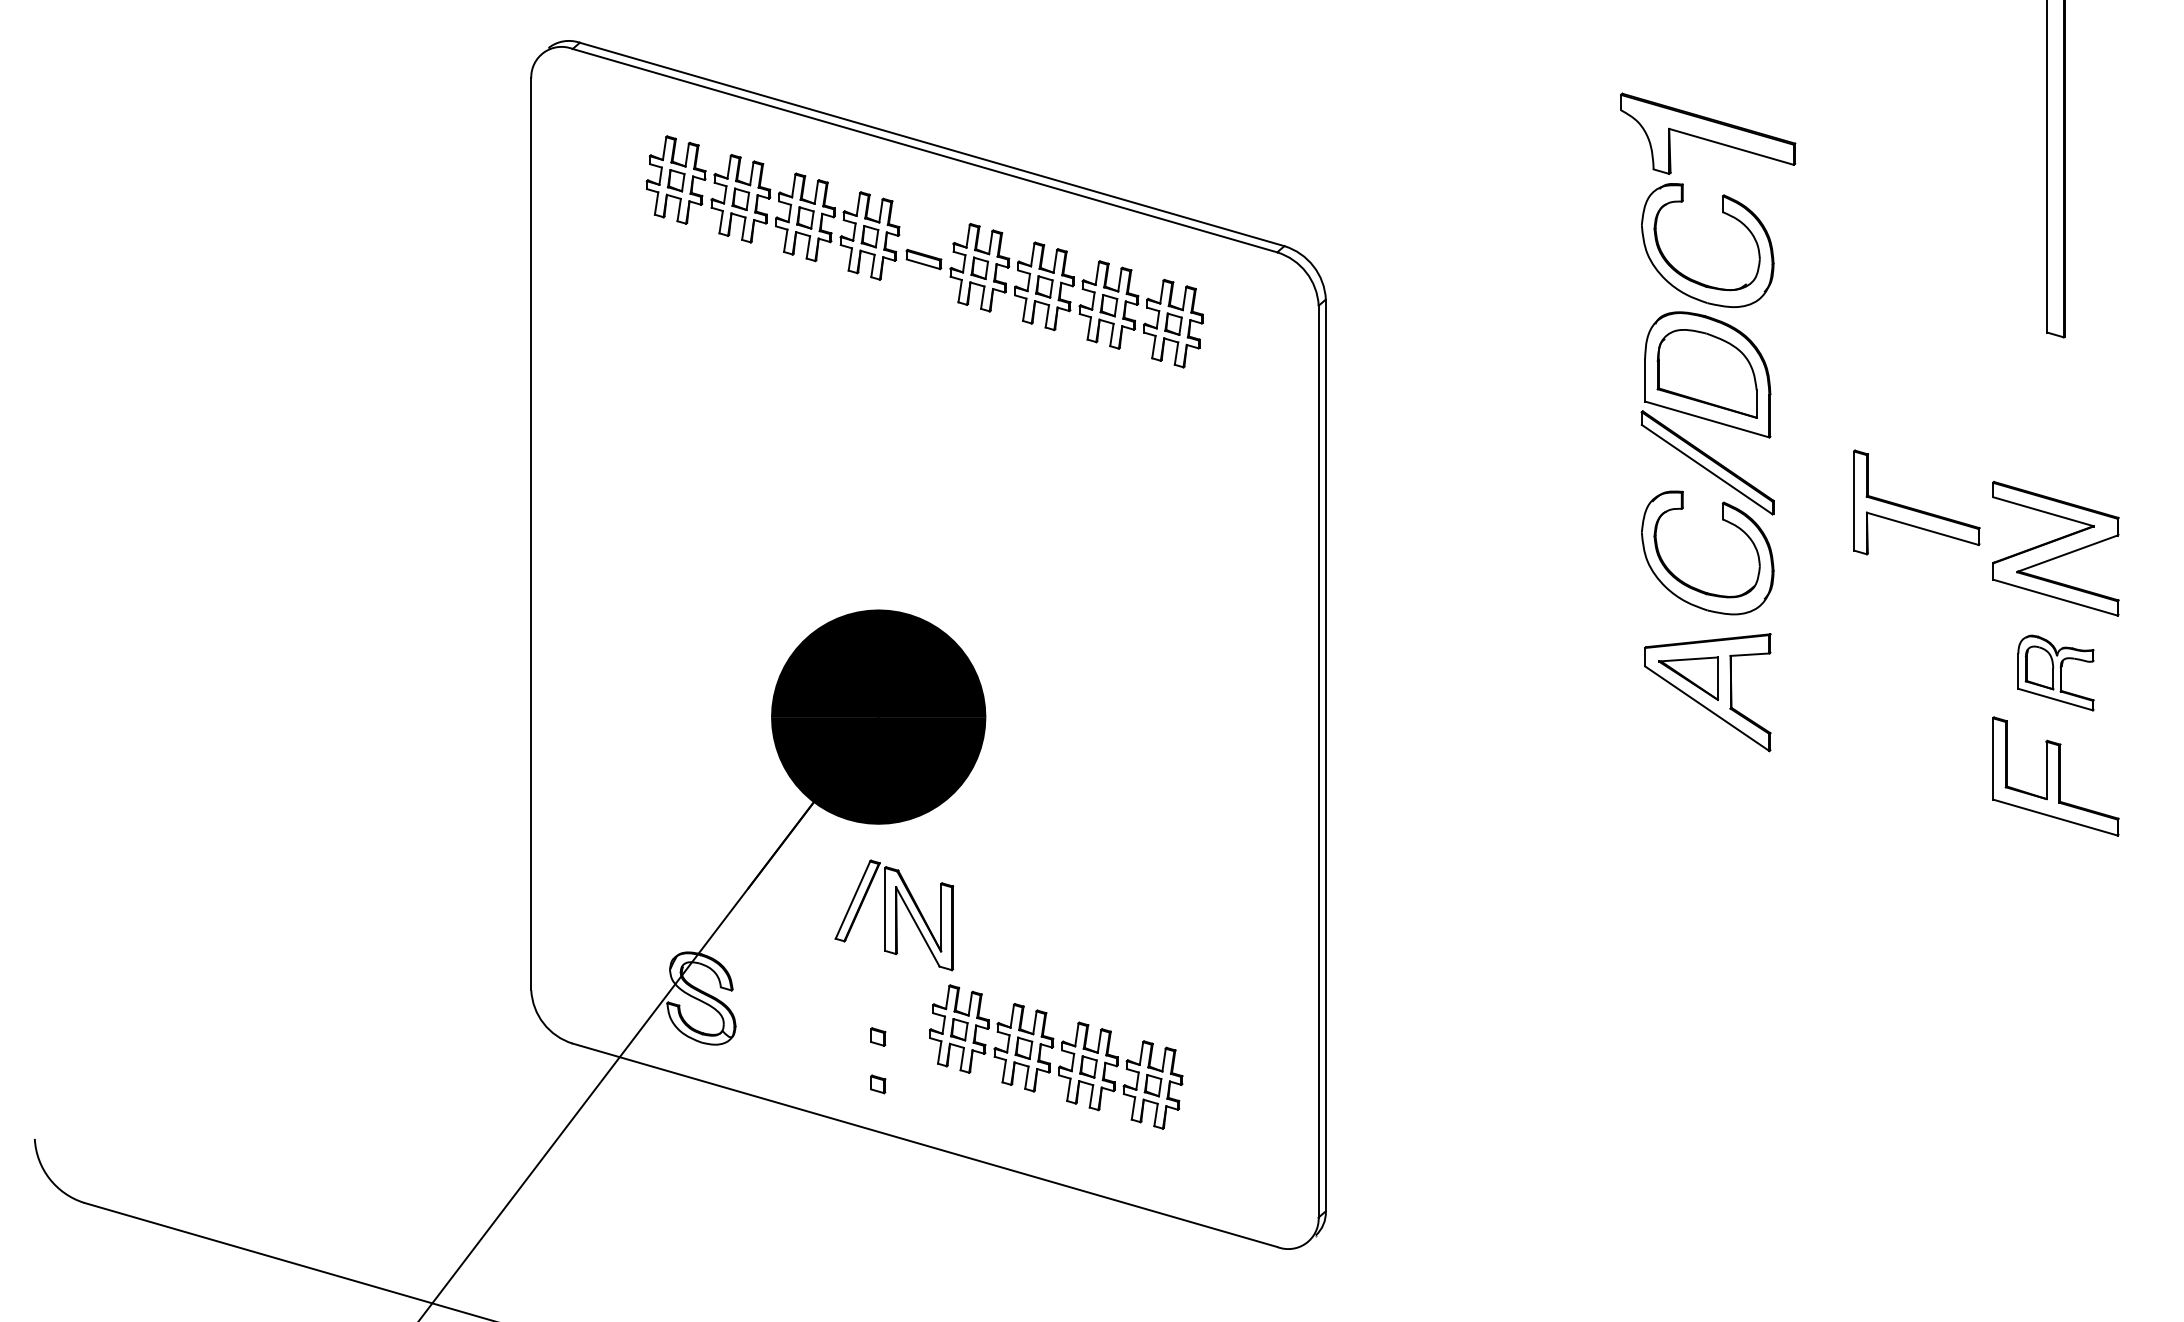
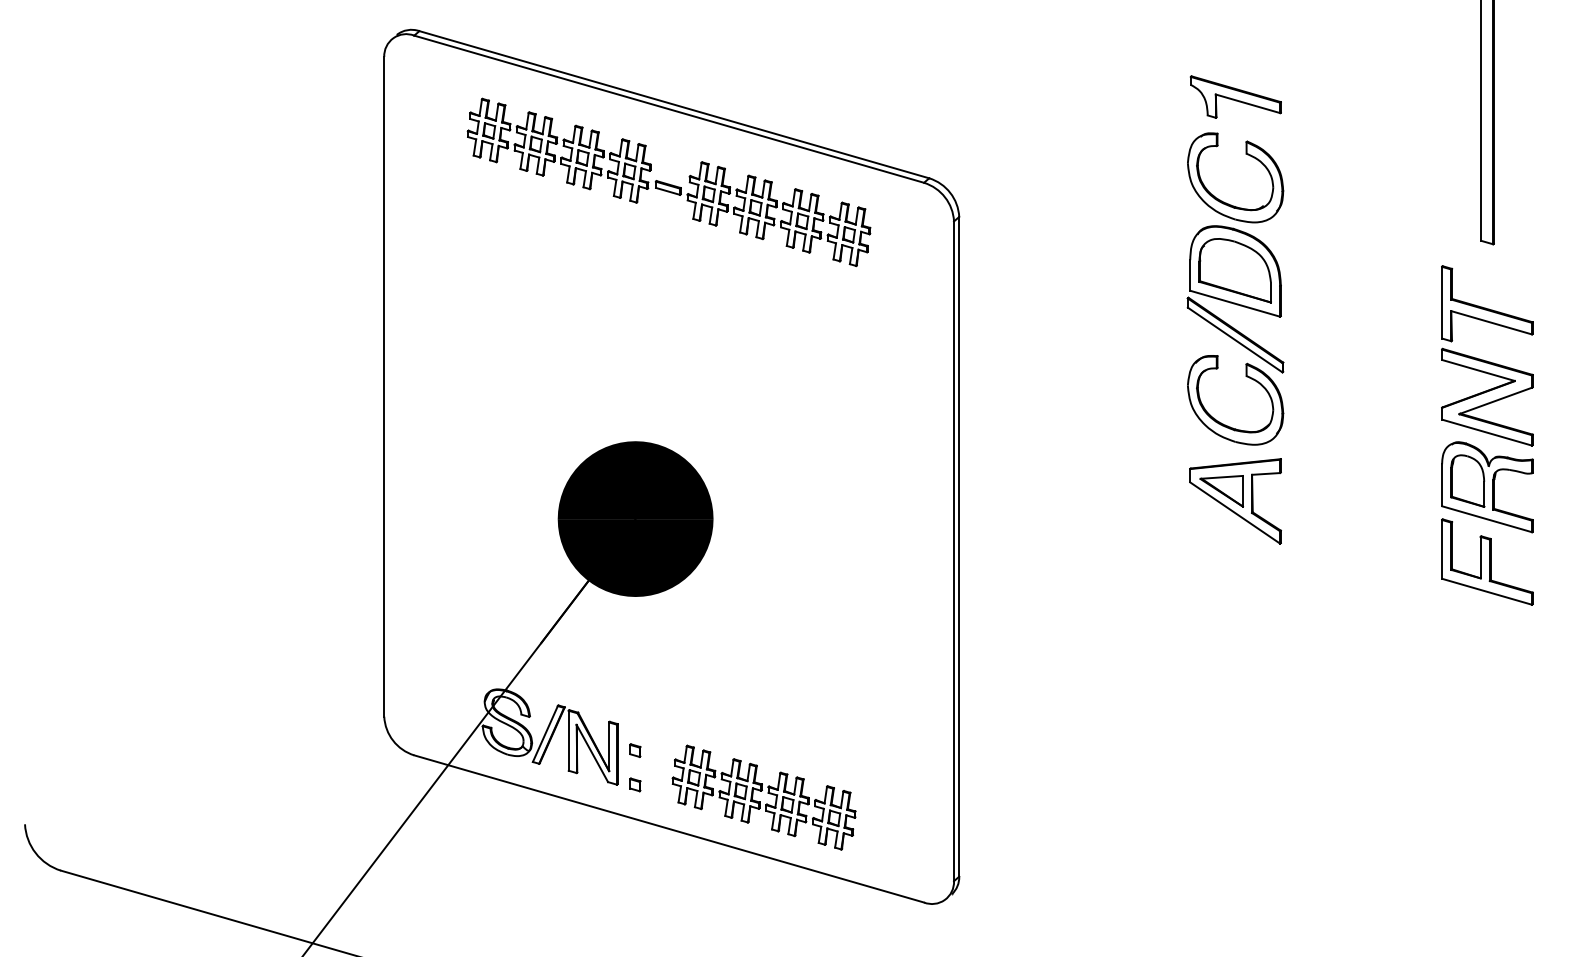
part: (1708, 133) -> (1236, 96), size x0.71
part: (1915, 508) -> (1486, 308), moved
part: (2055, 672) -> (1487, 486), size x1.67
part: (893, 915) -> (574, 745), moved
part: (1061, 1051) -> (767, 793), moved

